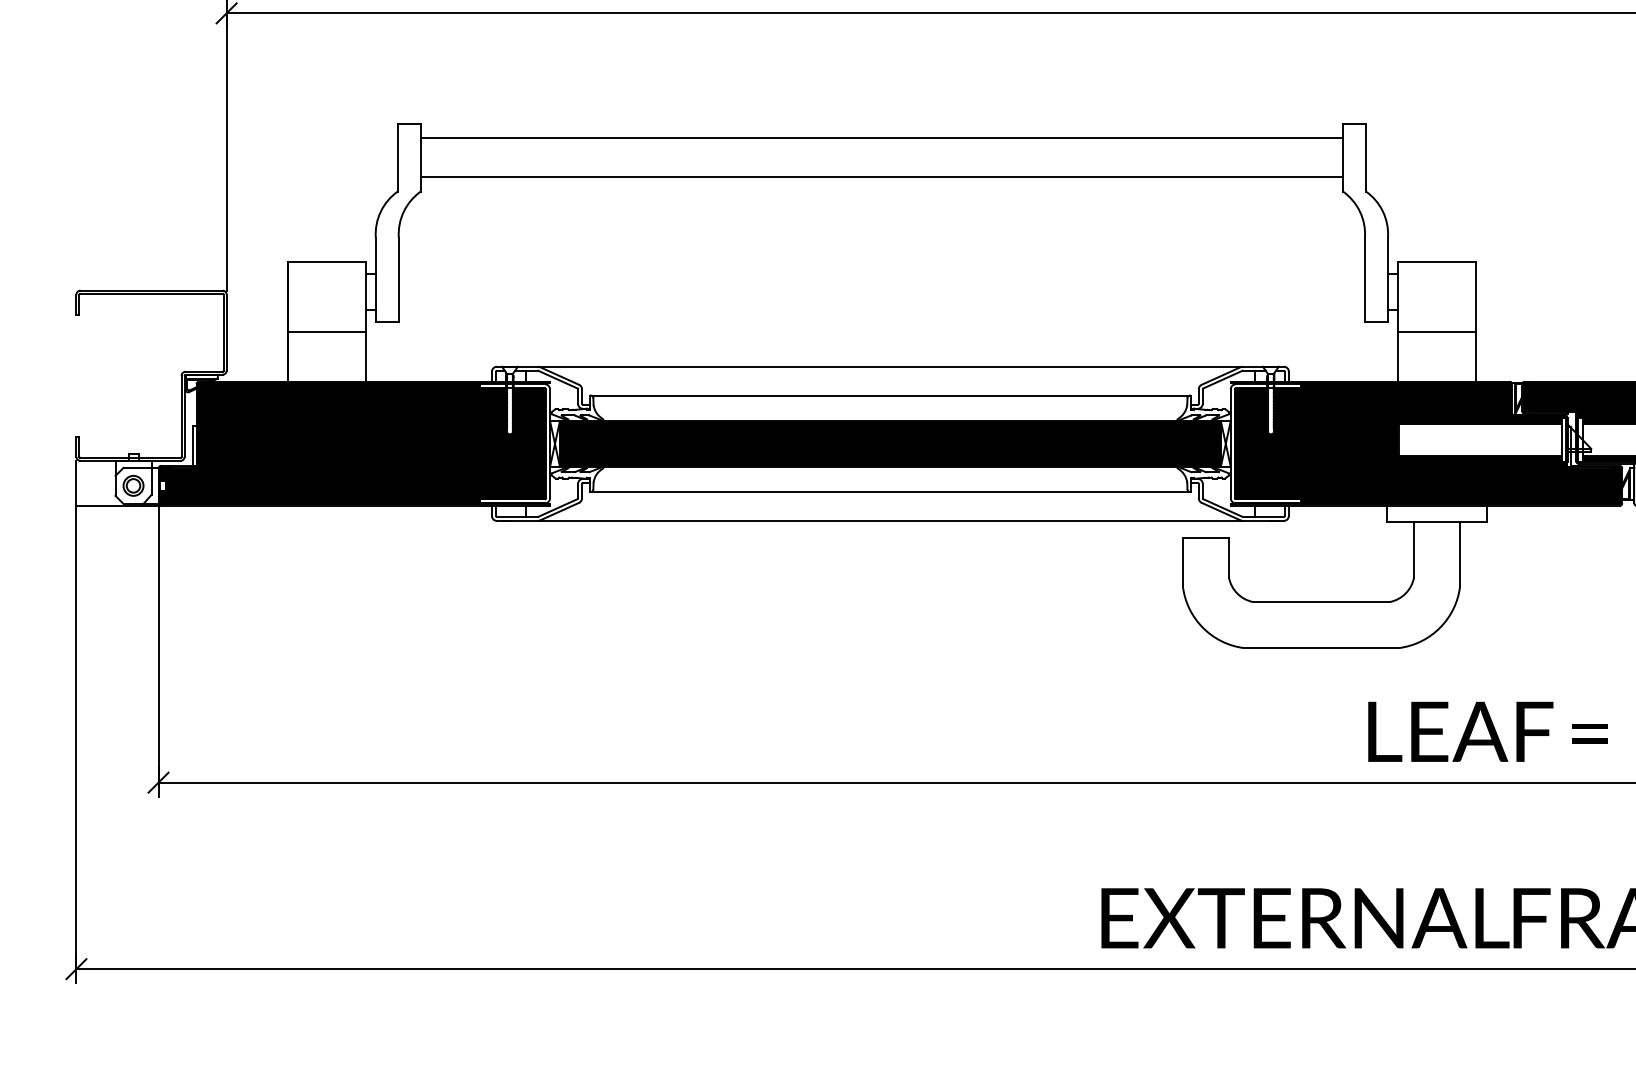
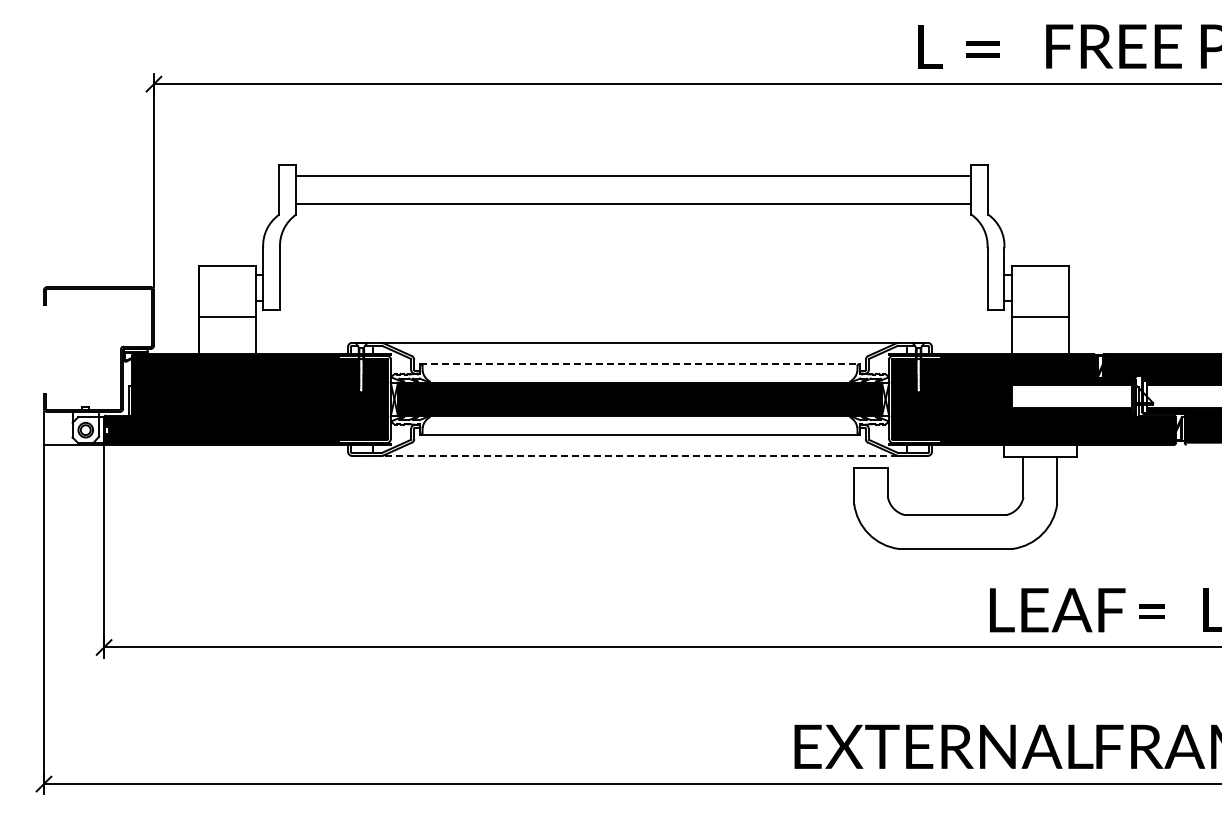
line: (891, 396) -> (640, 364), solid -> dashed
line: (889, 520) -> (639, 455), solid -> dashed

